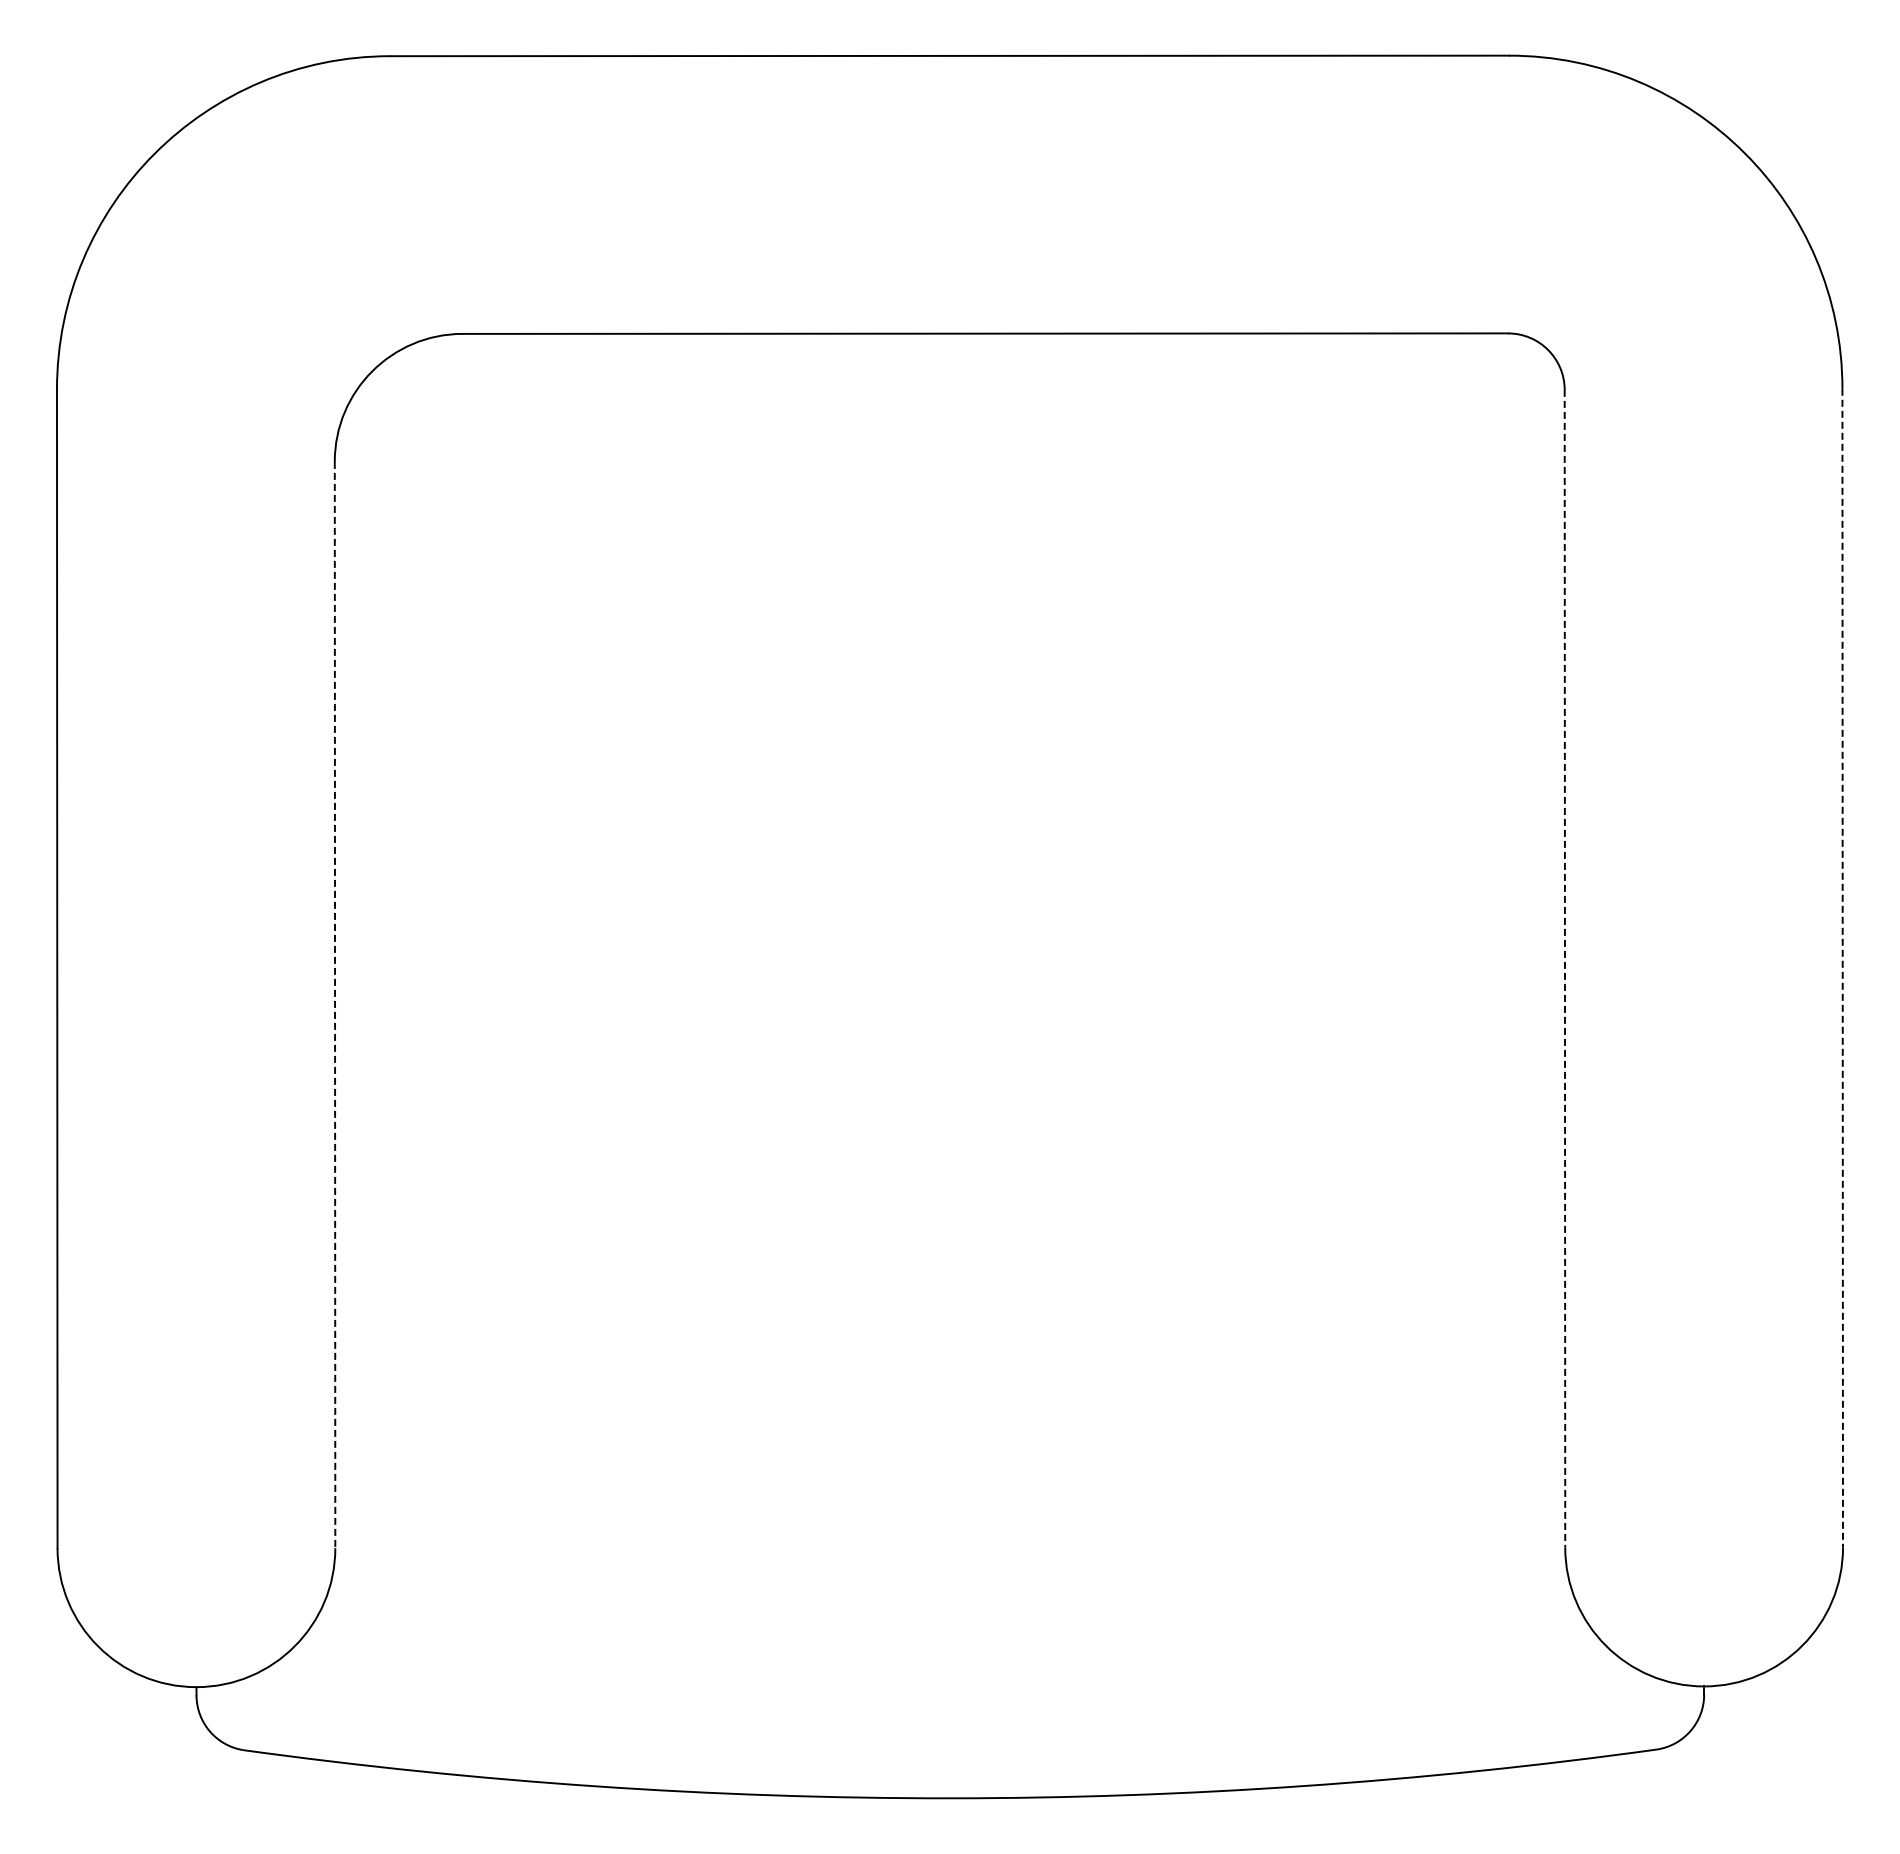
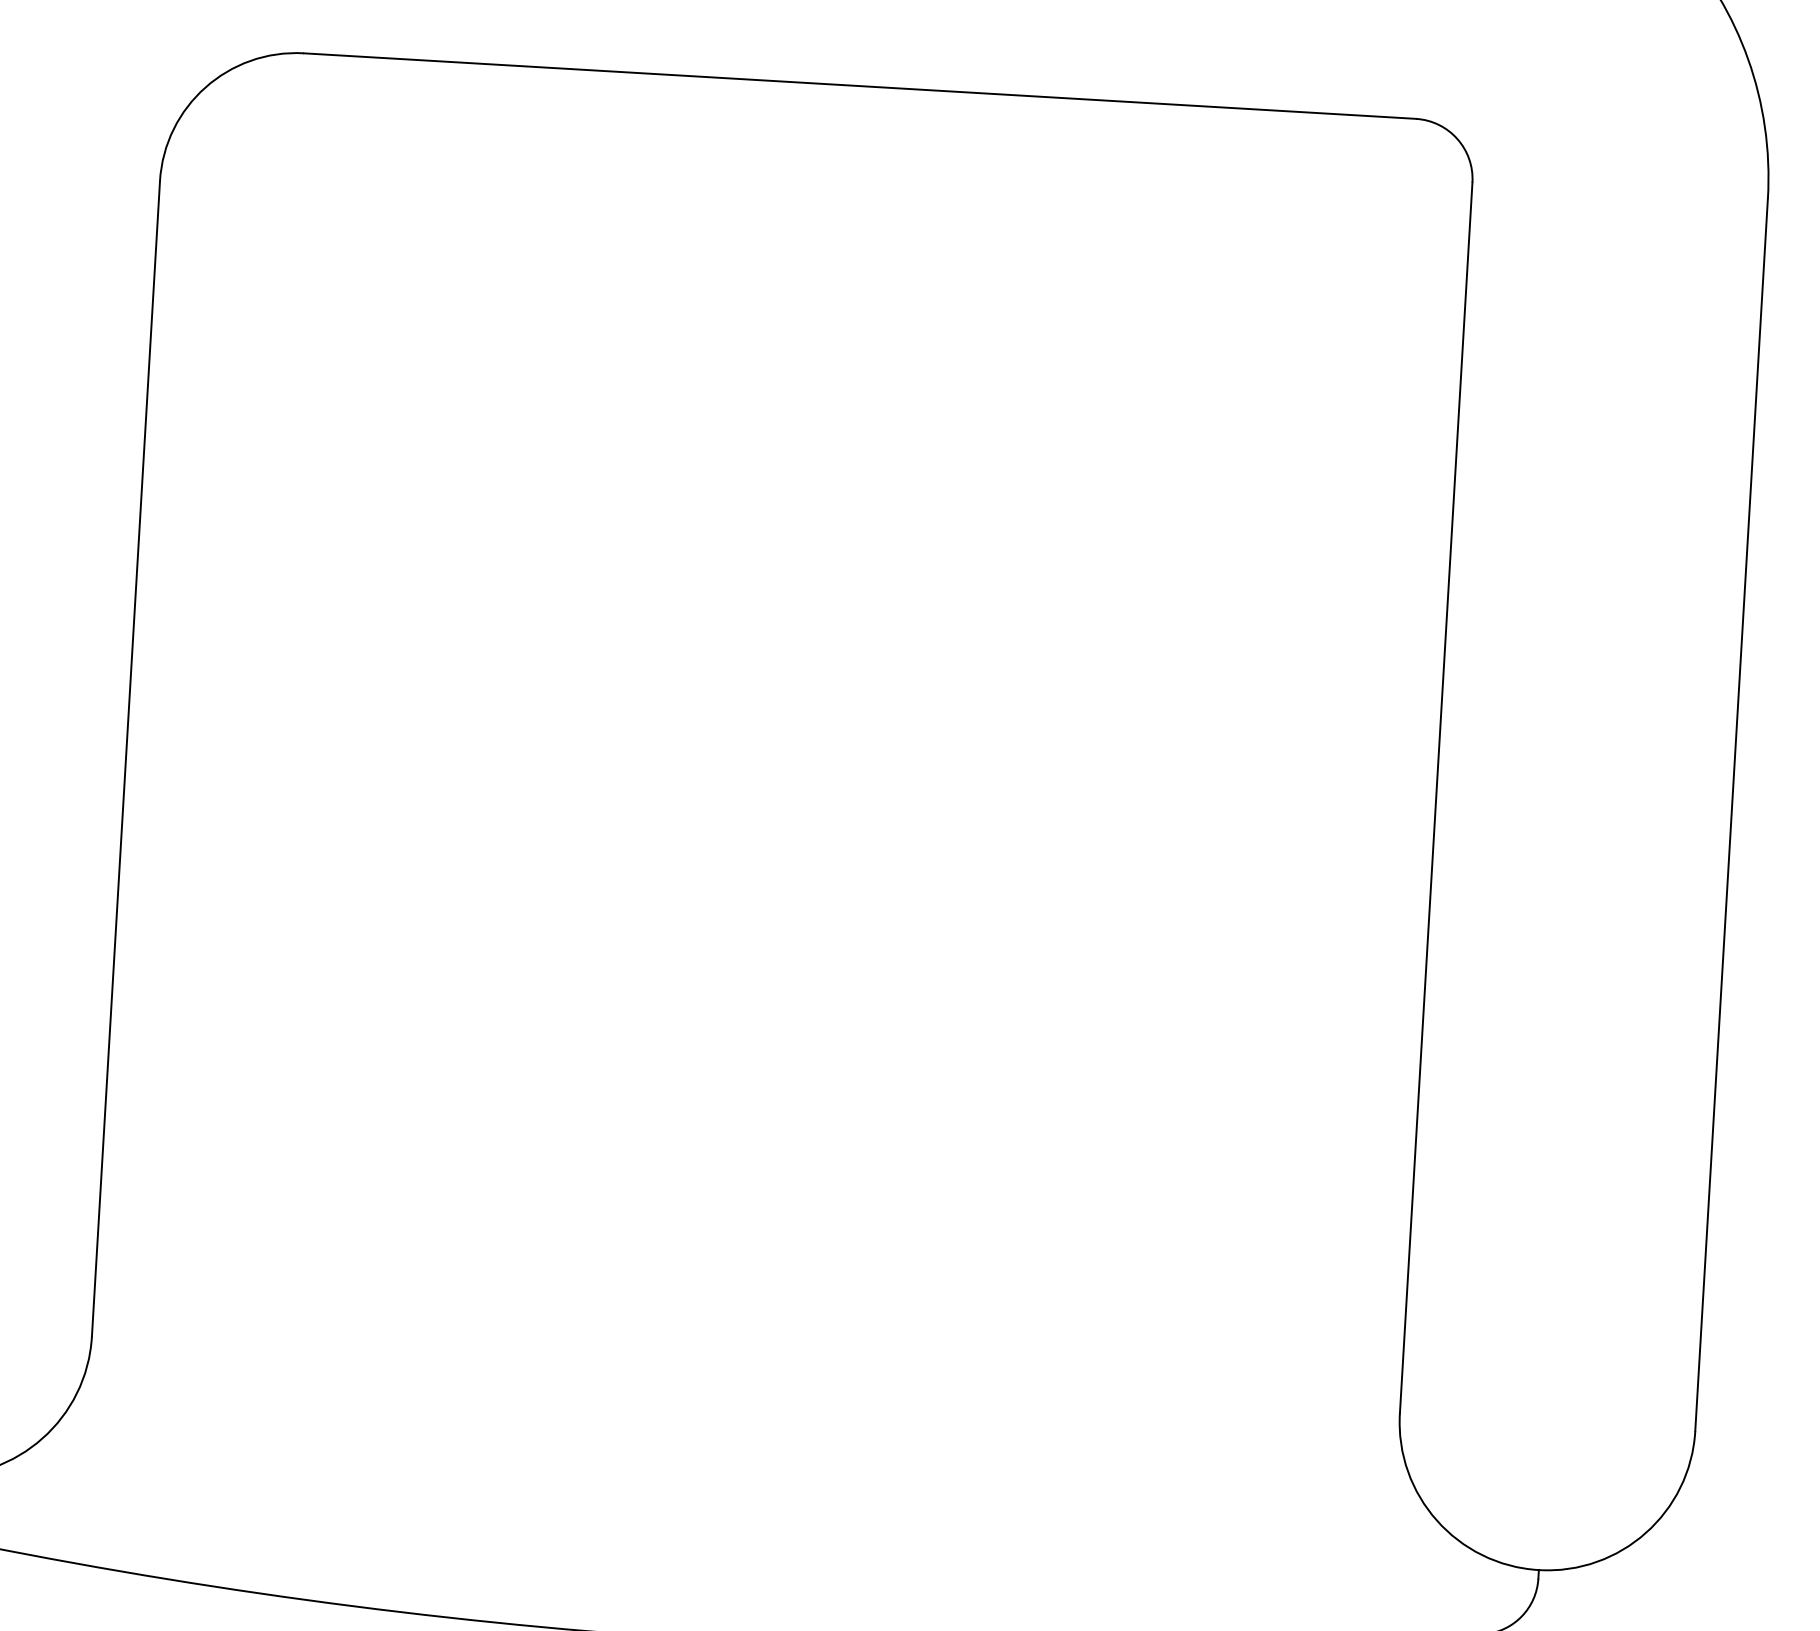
line: (1564, 968) -> (1435, 797), dashed -> solid
line: (1842, 968) -> (1731, 815), dashed -> solid
line: (335, 1005) -> (126, 759), dashed -> solid

